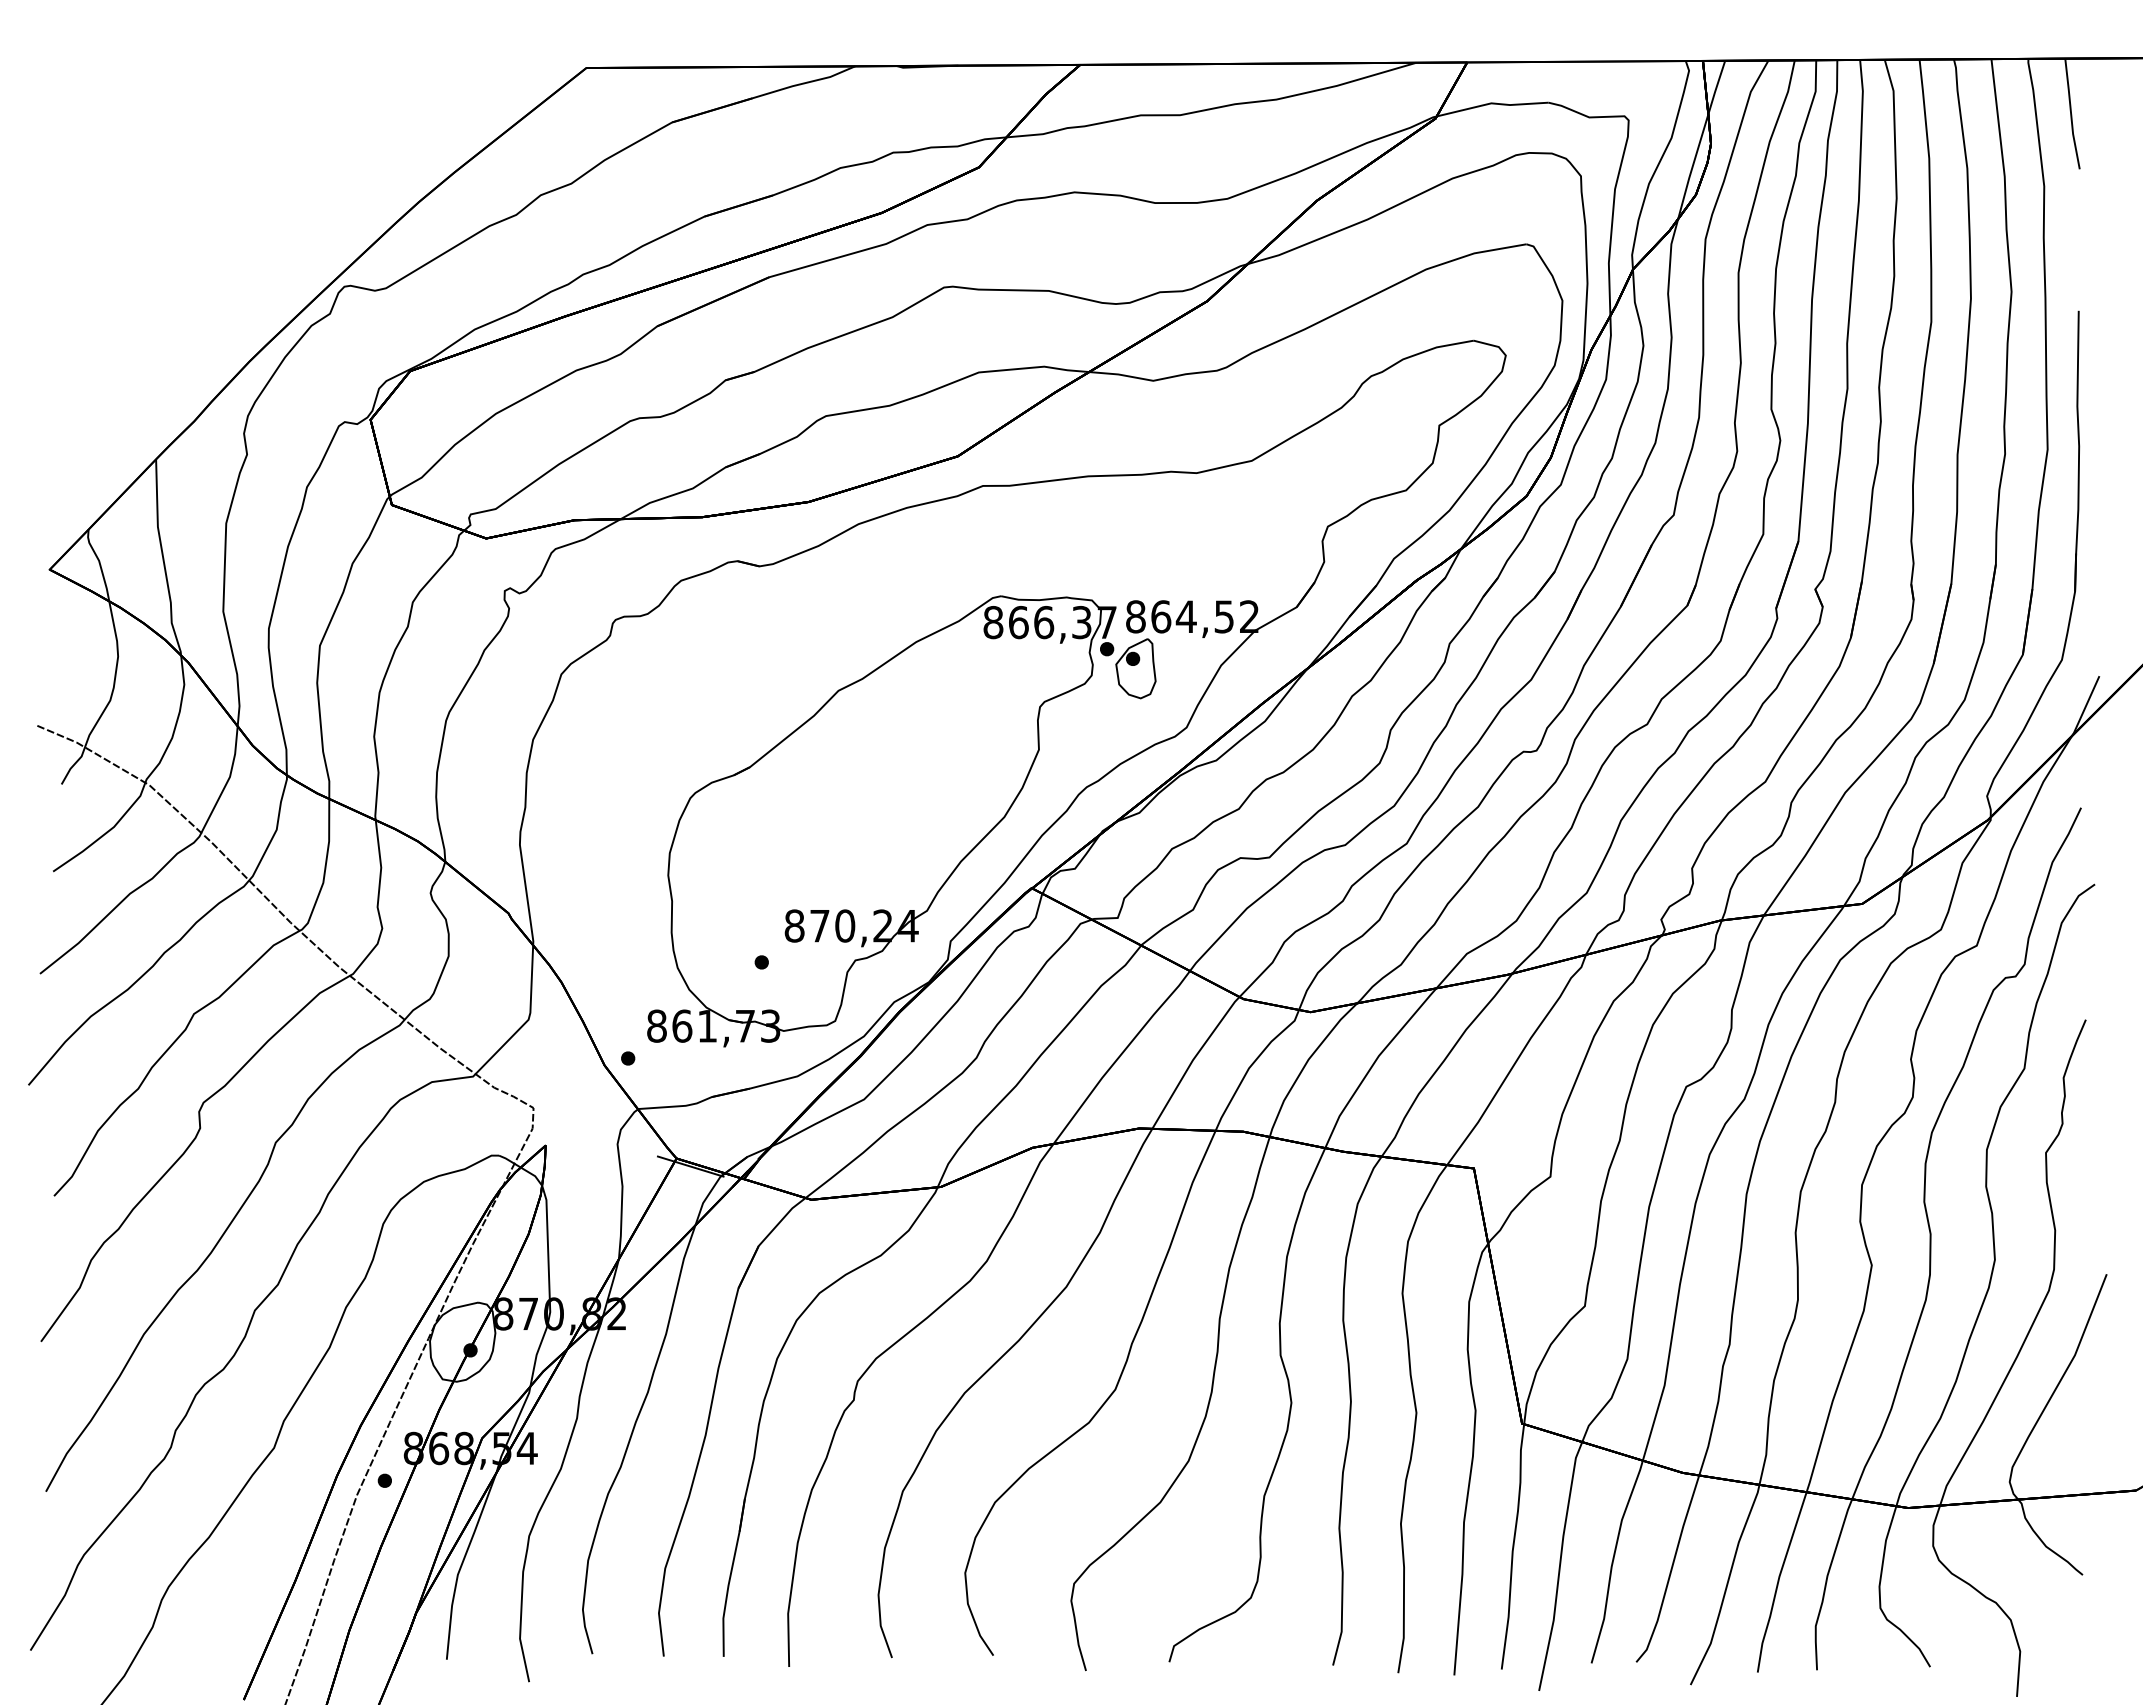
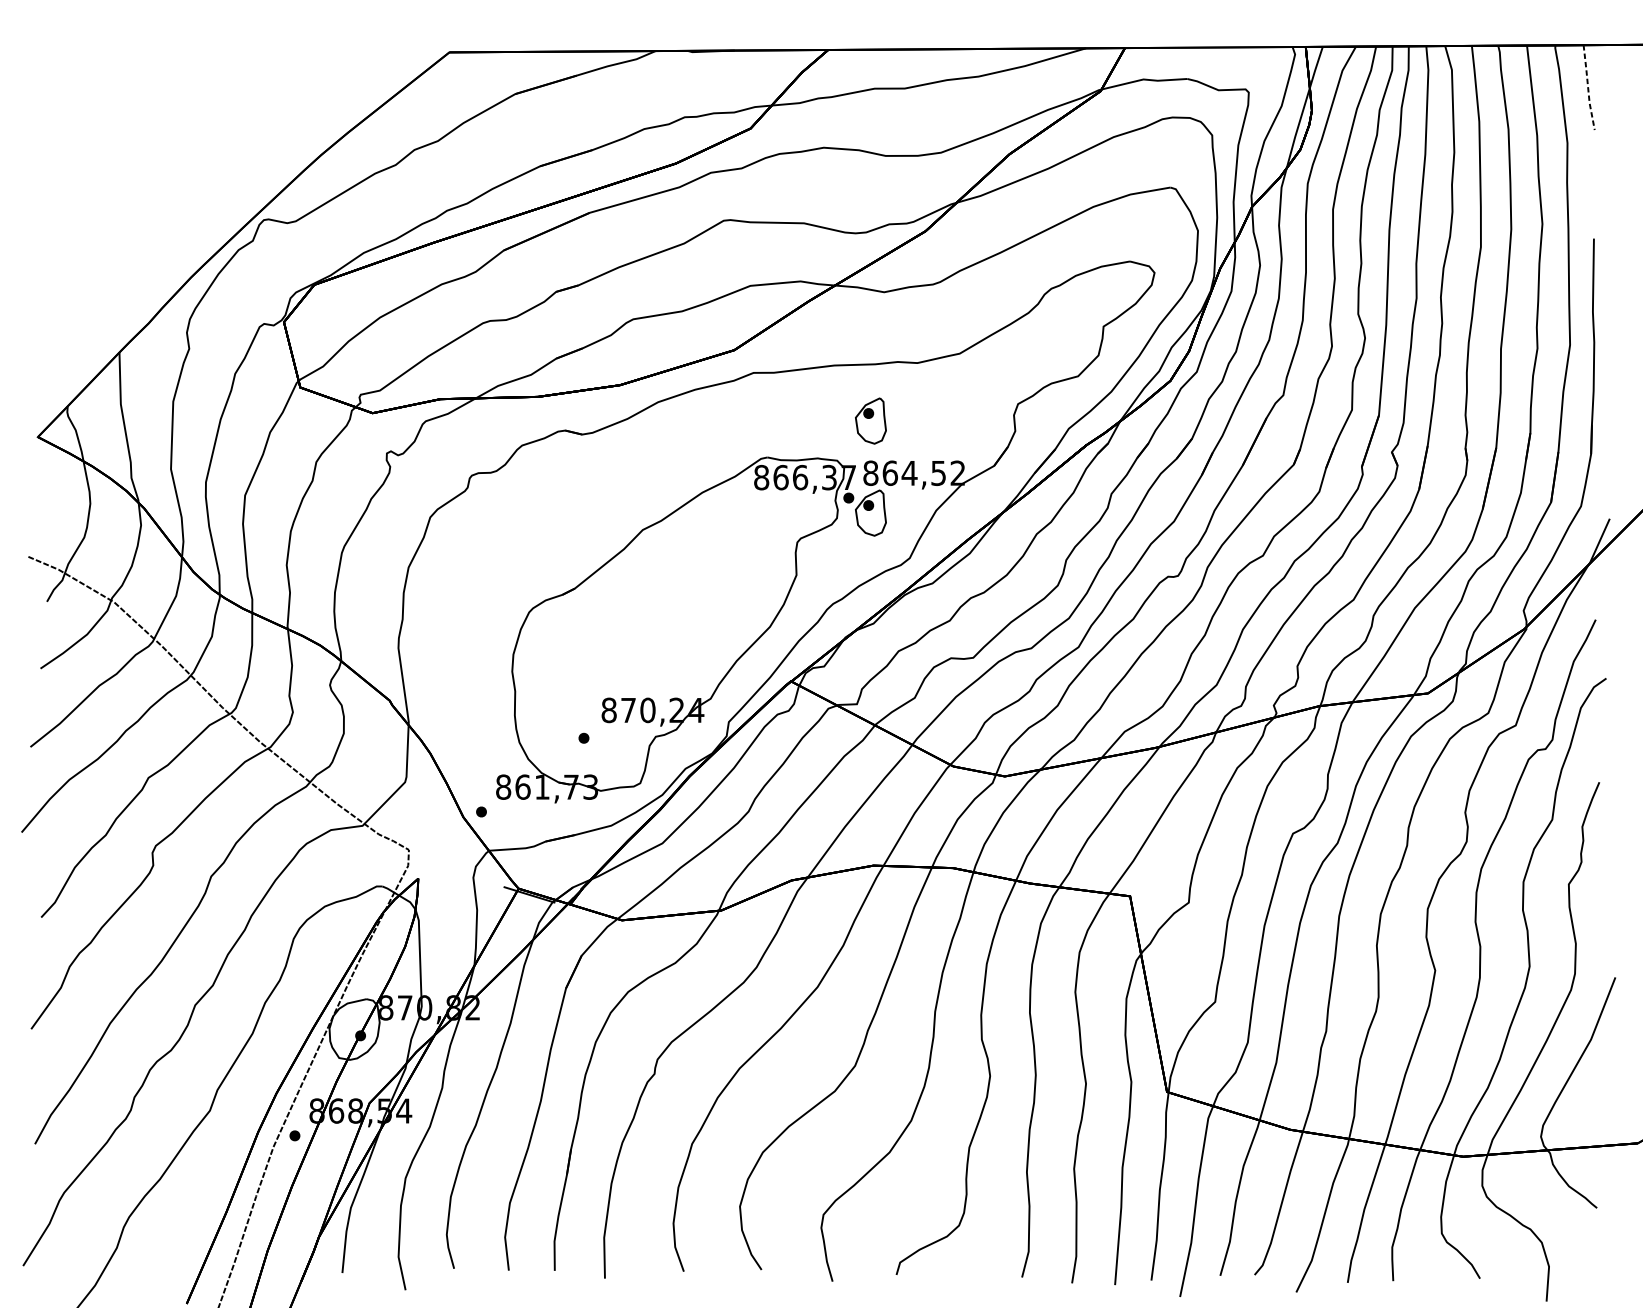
line: (2071, 114) -> (1588, 88), solid -> dashed
part: (1135, 548) -> (870, 420), added

